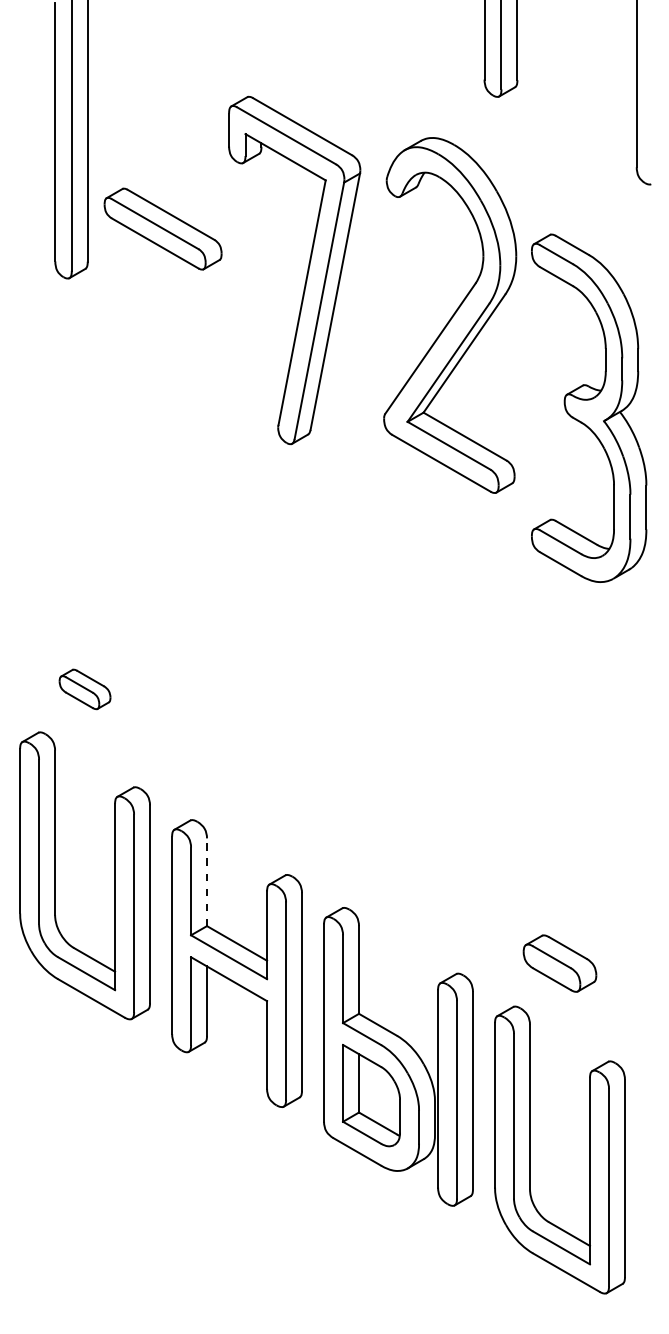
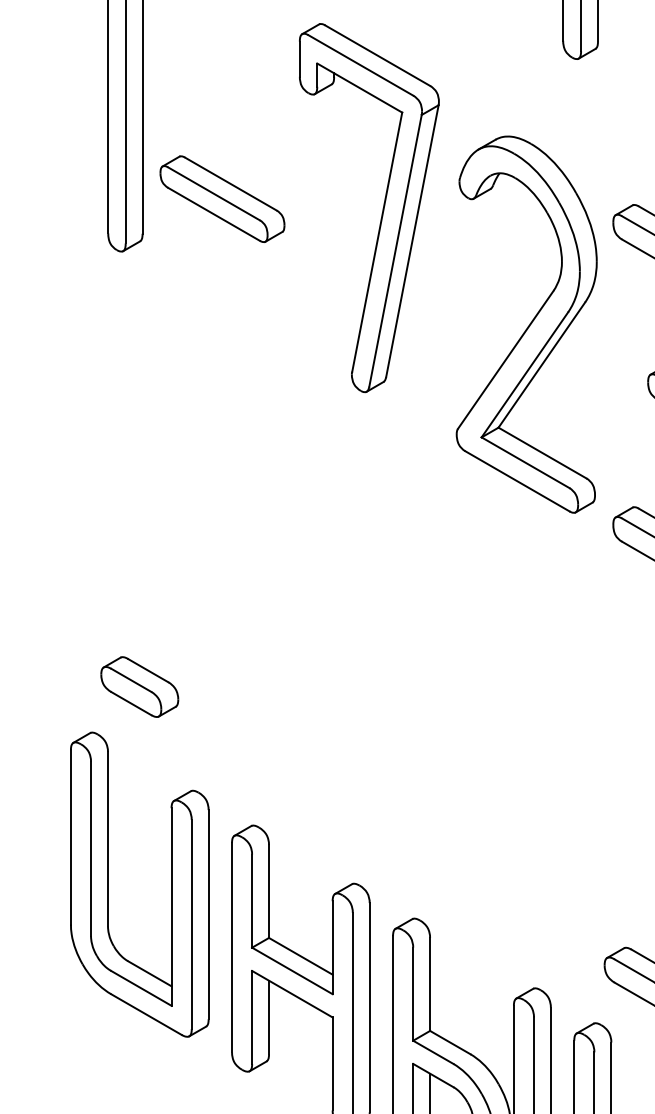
part: (306, 273) -> (381, 211), moved
part: (450, 315) -> (527, 324), moved
part: (84, 689) -> (139, 687), size x1.43
line: (207, 882) -> (269, 891), dashed -> solid

